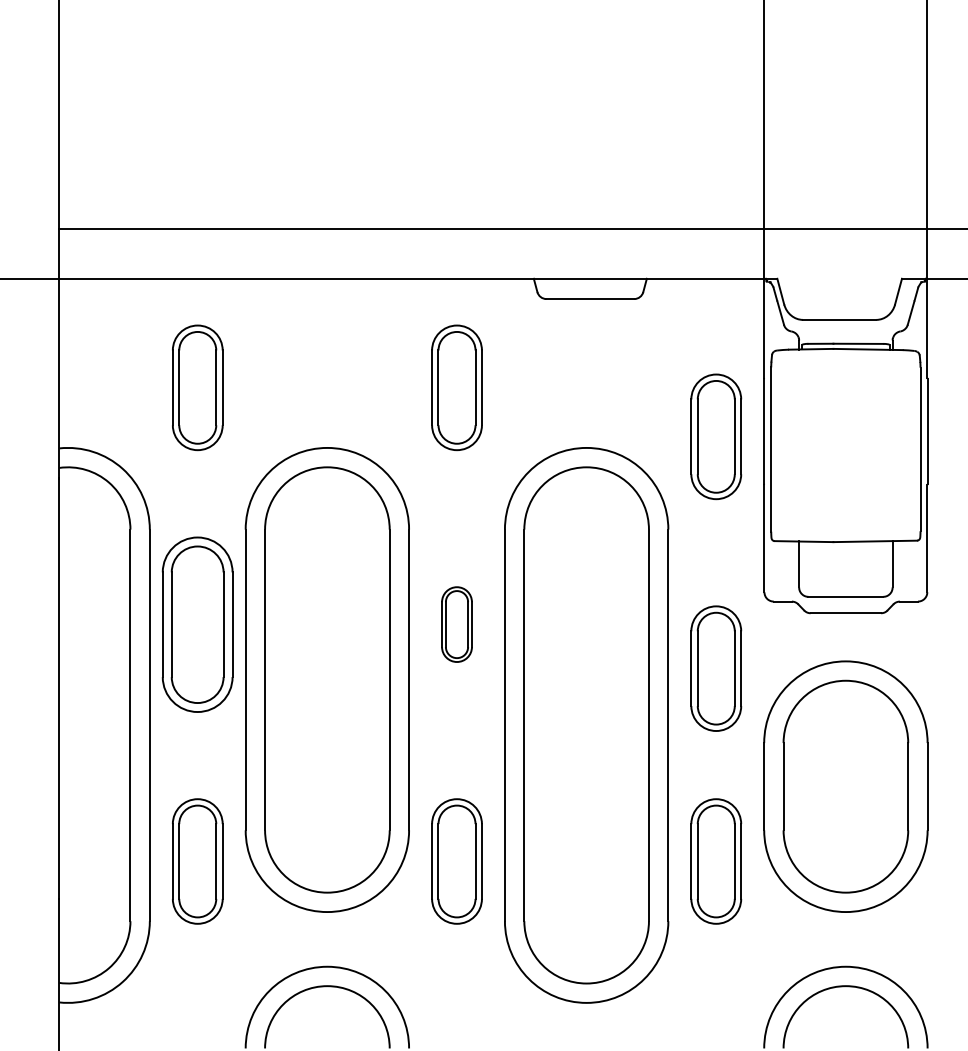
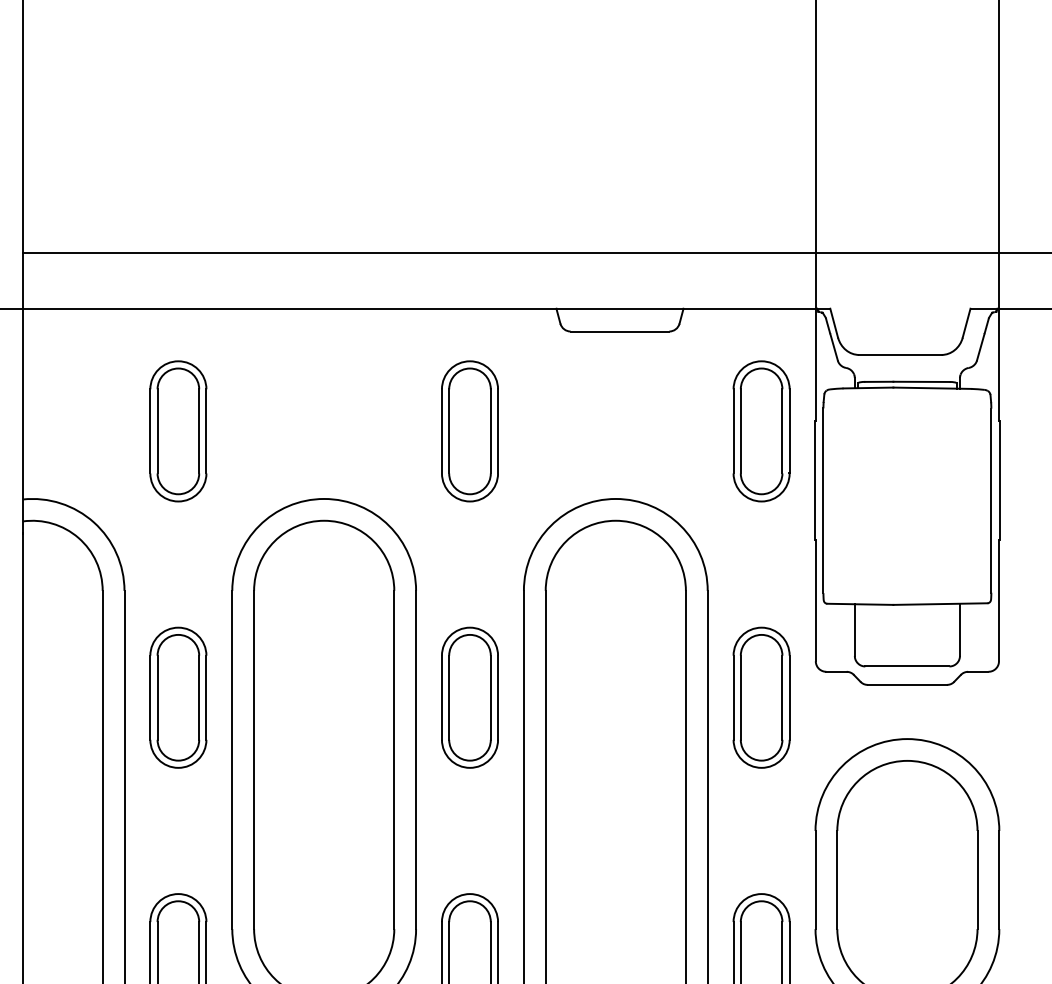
part: (716, 436) -> (761, 430), moved
part: (197, 624) -> (178, 697), size x0.71
part: (456, 624) -> (469, 697), size x1.67
part: (716, 668) -> (761, 697), moved

